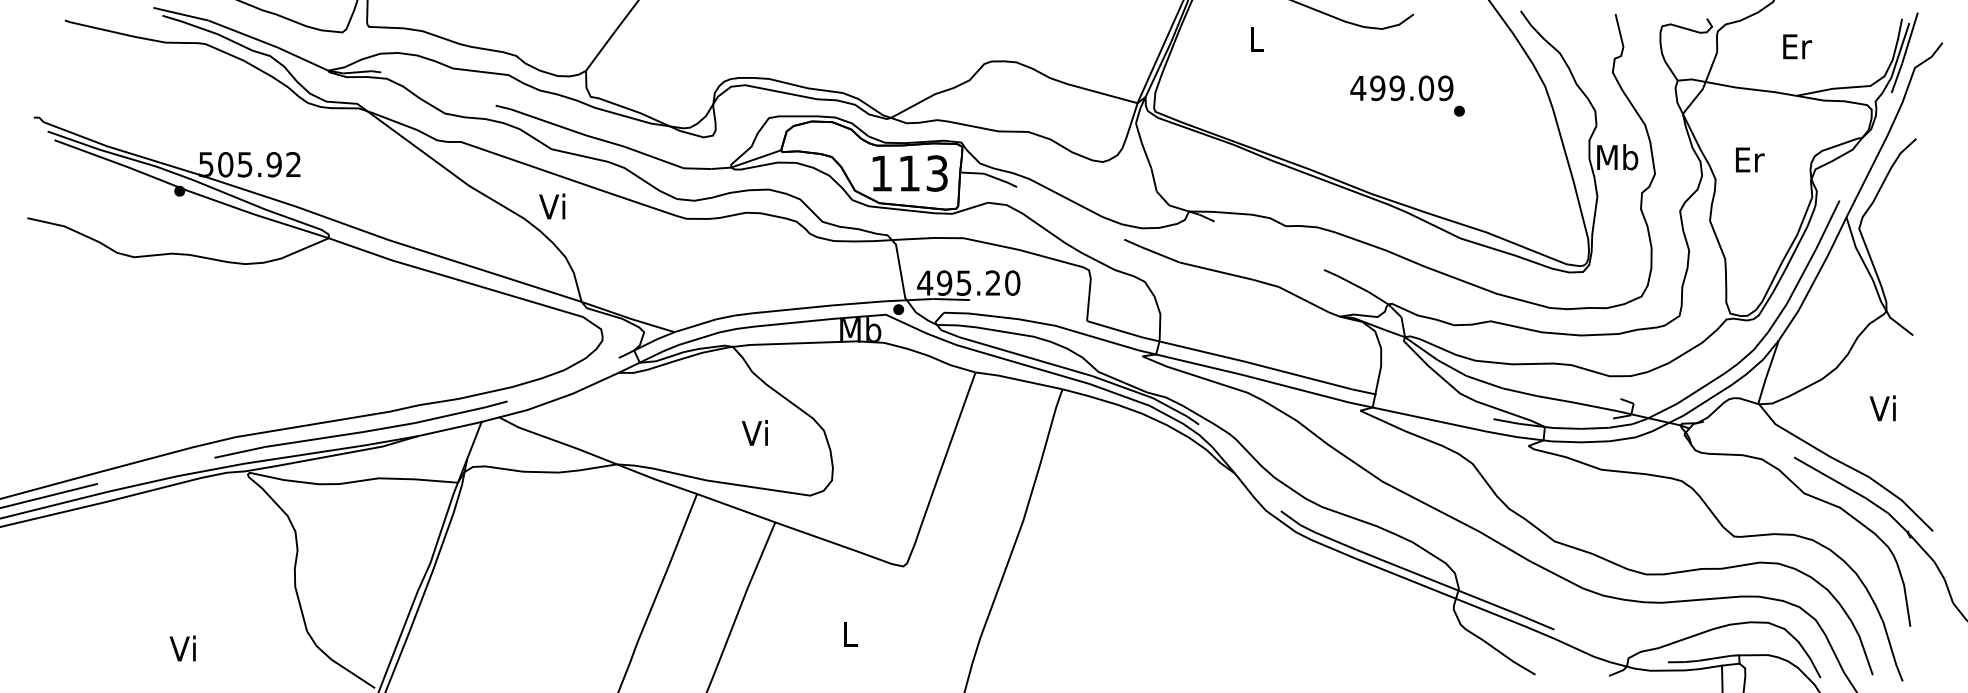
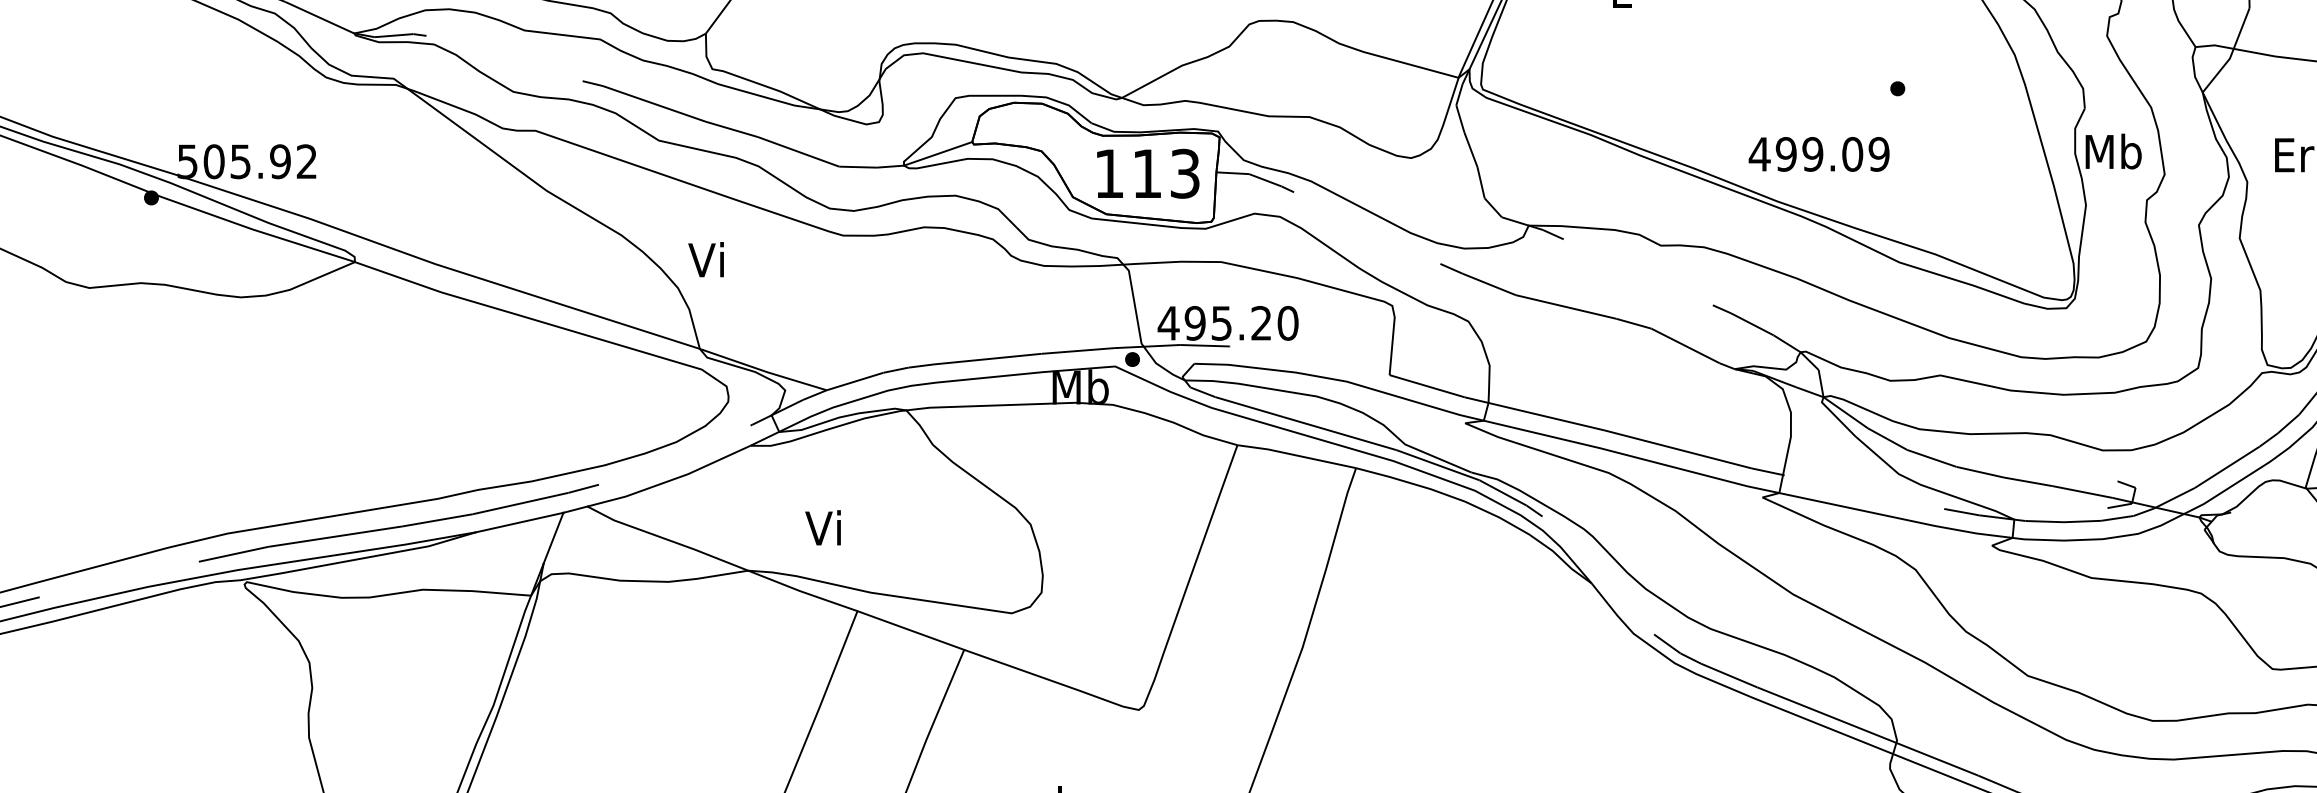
text: (1401, 88) -> (1818, 154), moved
text: (552, 206) -> (706, 259), moved
text: (754, 432) -> (822, 527), moved

